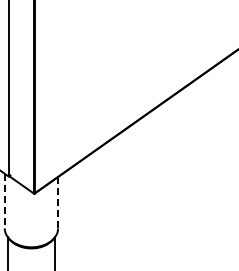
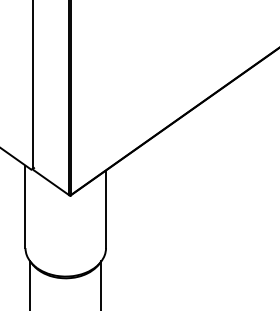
line: (4, 201) -> (25, 207), dashed -> solid
line: (58, 202) -> (106, 208), dashed -> solid

